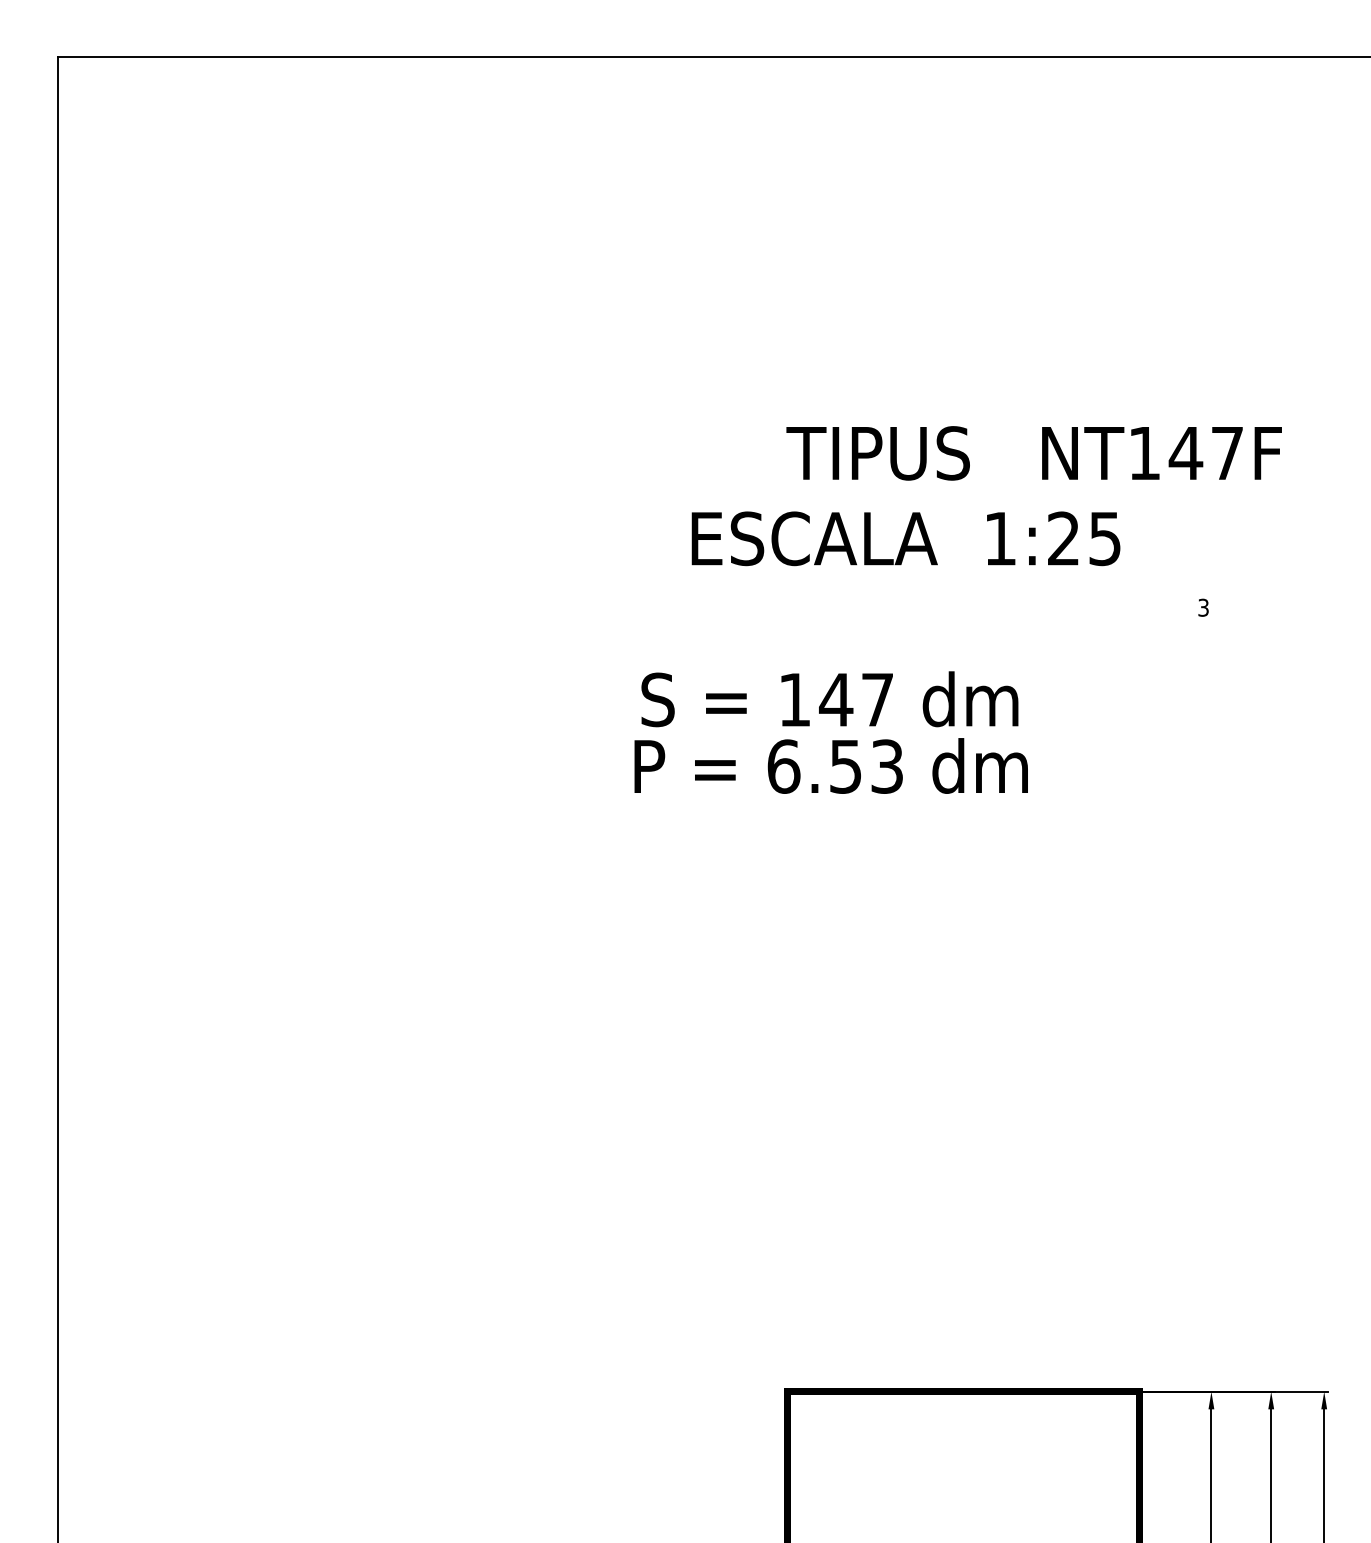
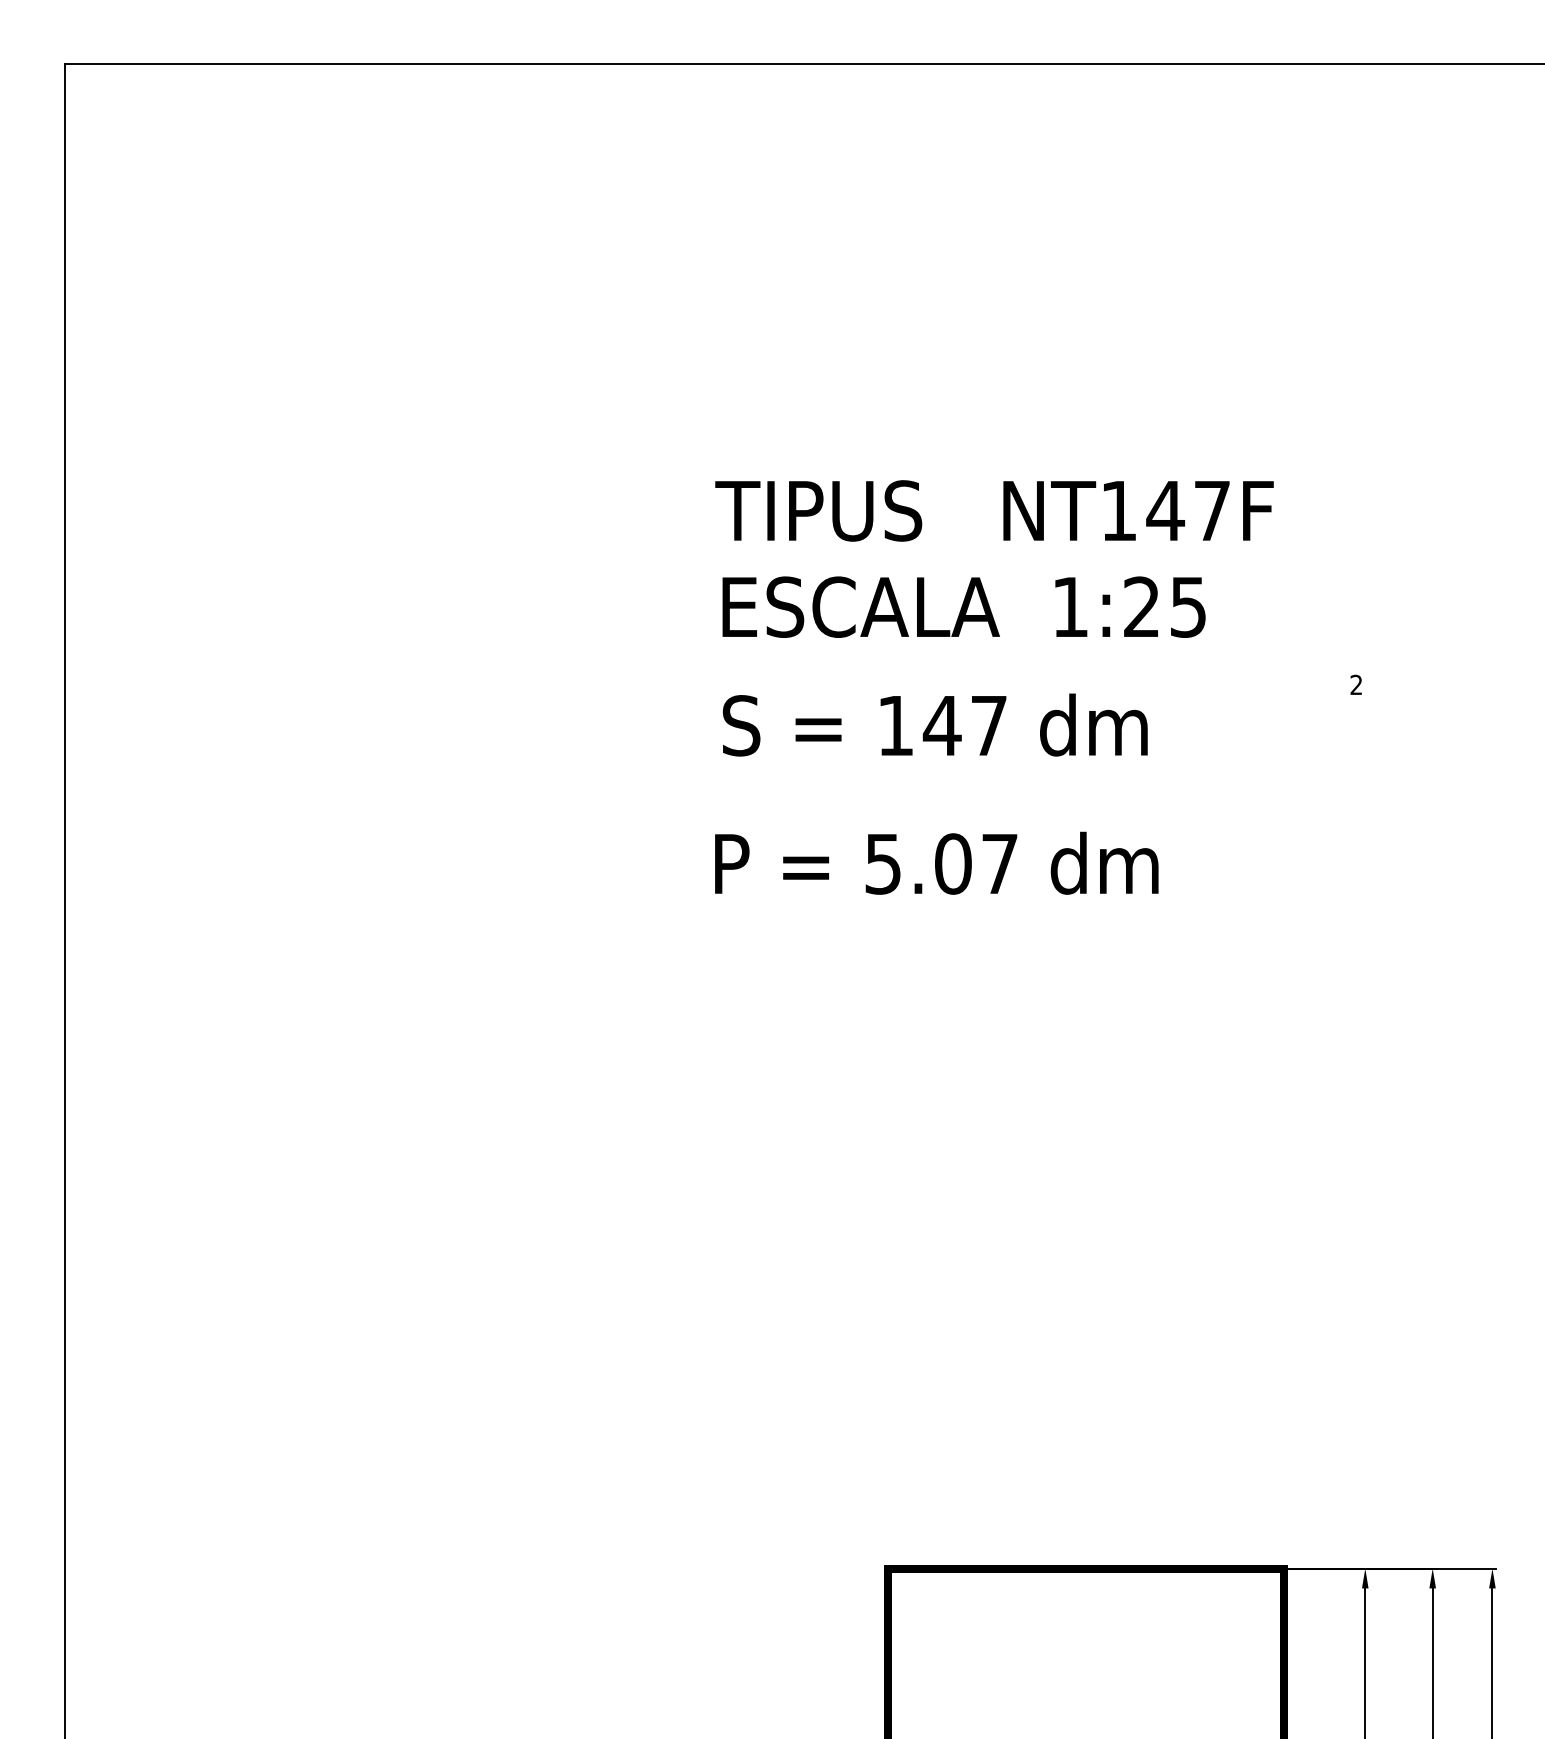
text: (1034, 452) -> (994, 510), moved
text: (905, 538) -> (963, 606), moved
text: (1203, 608) -> (1356, 685), 3 -> 2
text: (829, 698) -> (934, 724), moved
text: (835, 766) -> (941, 863), 6.53 -> 5.07

